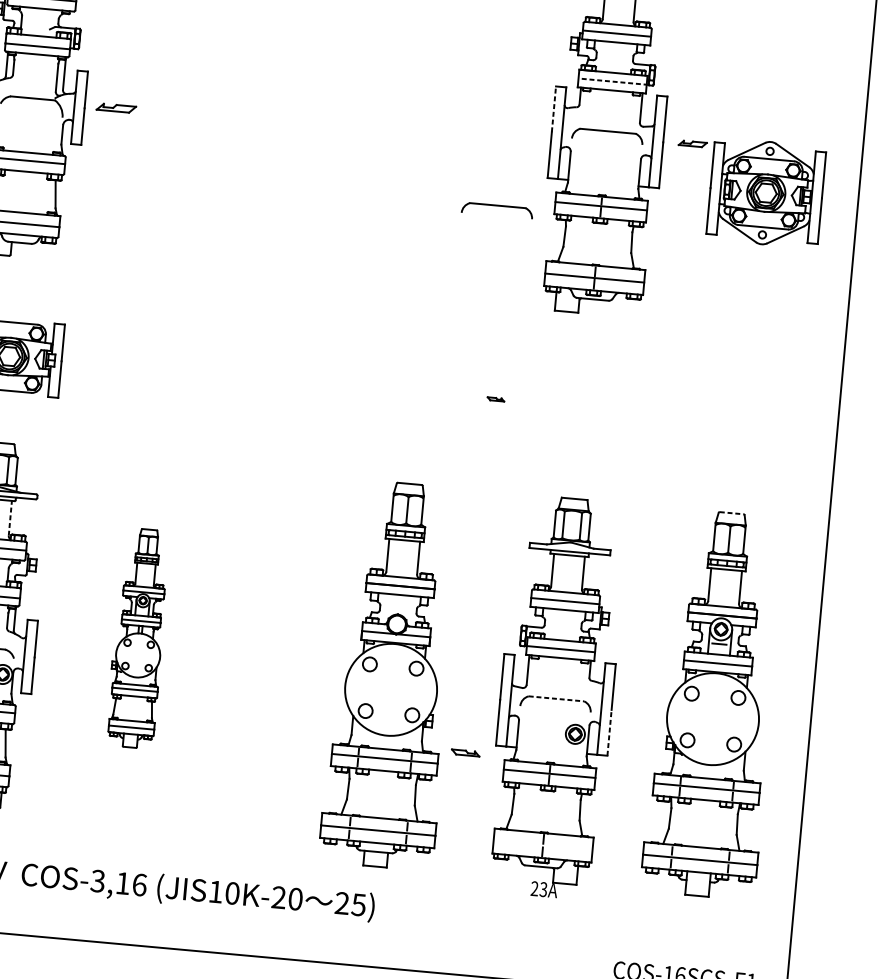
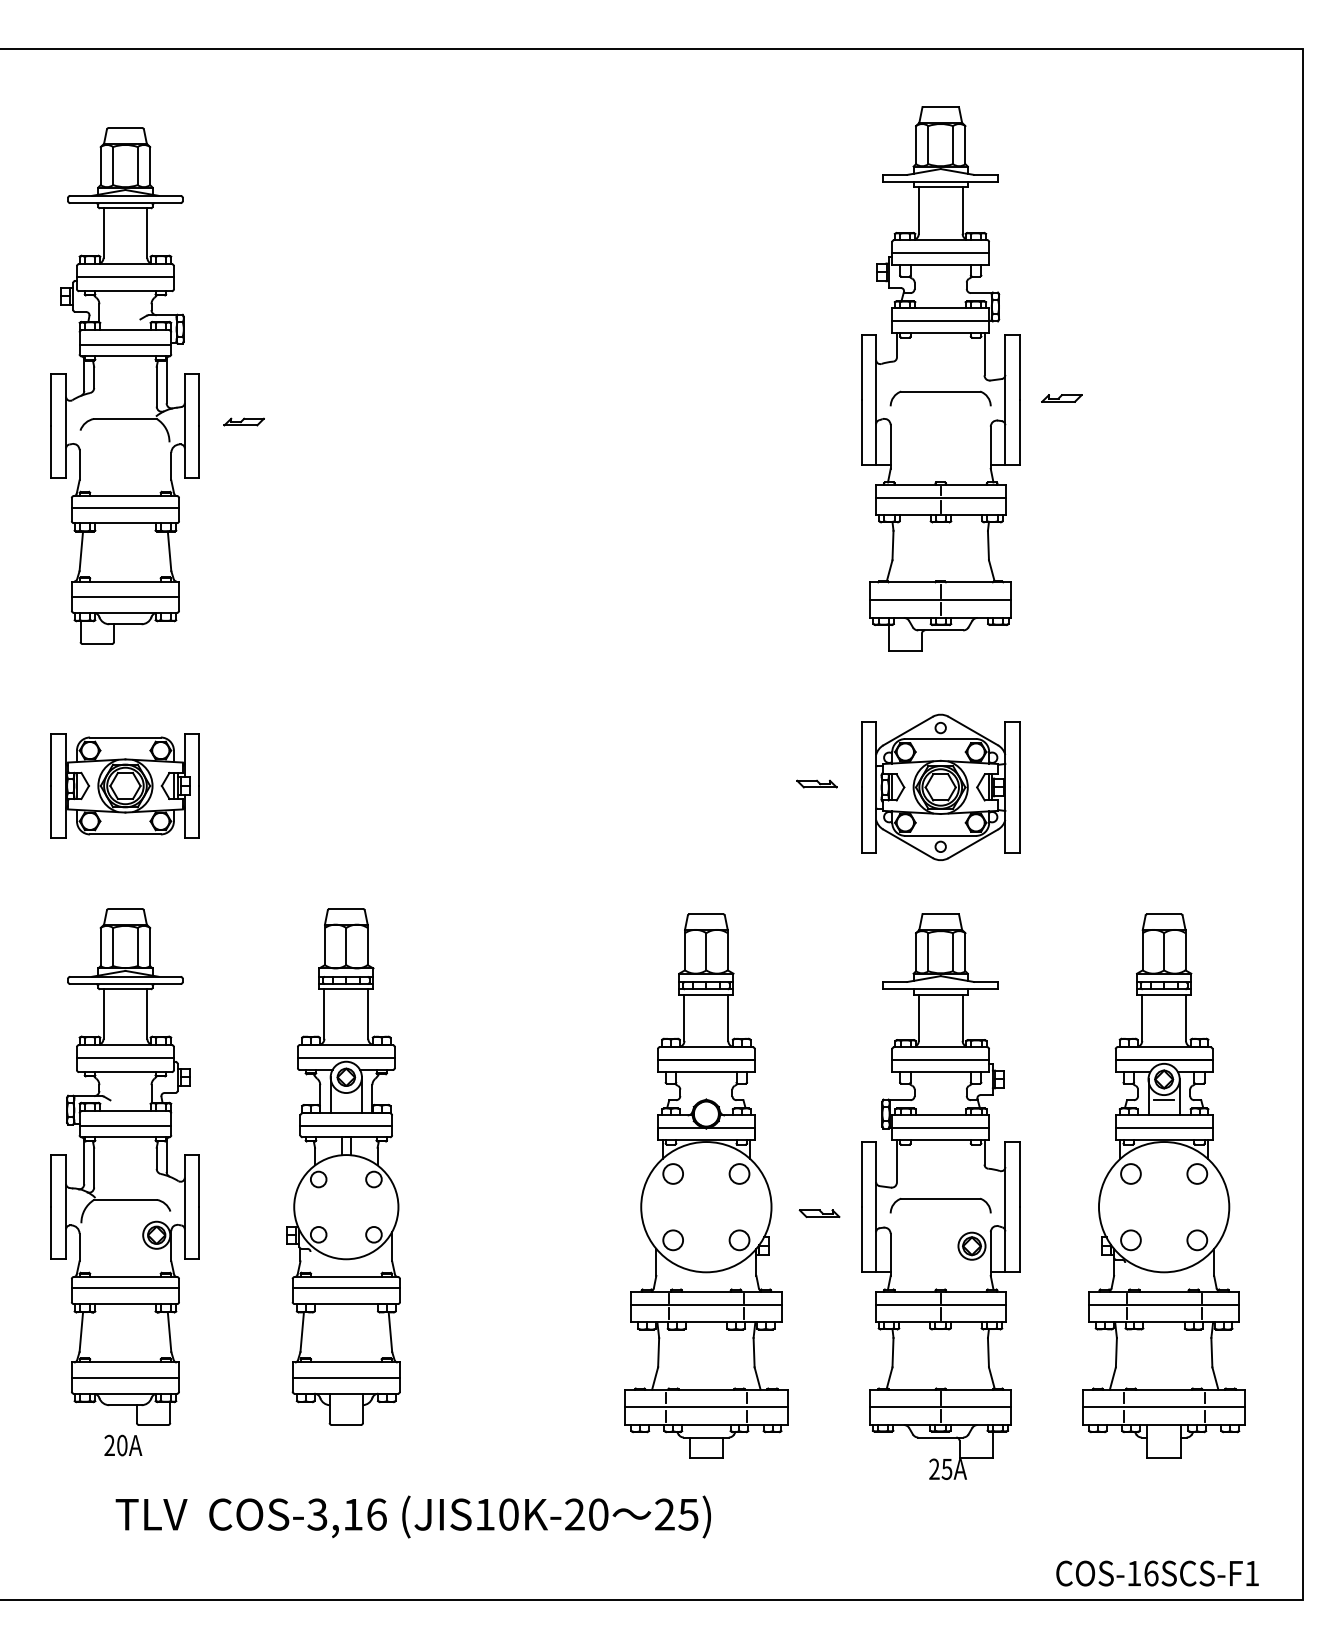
line: (613, 81) -> (942, 320), dashed -> solid
part: (115, 107) -> (243, 421), size x0.71
line: (553, 109) -> (861, 367), dashed -> solid
part: (766, 192) -> (940, 786), moved
part: (497, 210) -> (794, 517), removed
part: (495, 399) -> (816, 783), size x1.67
line: (731, 513) -> (1164, 914), dashed -> solid
line: (10, 518) -> (147, 1014), dashed -> solid
part: (138, 638) -> (343, 1166), size x1.67
line: (557, 698) -> (941, 1198), dashed -> solid
line: (609, 732) -> (1019, 1239), dashed -> solid
part: (465, 752) -> (819, 1213), moved
line: (542, 845) -> (940, 1407), added
text: (543, 889) -> (947, 1468), 23A -> 25A

